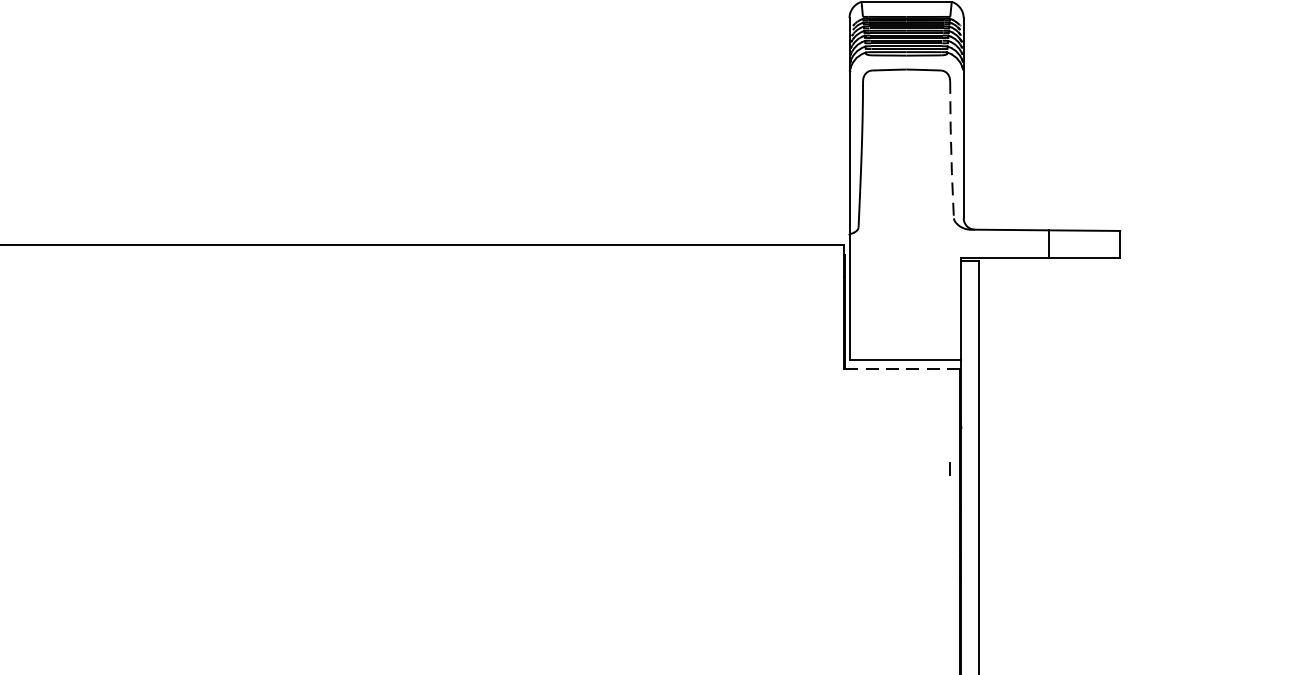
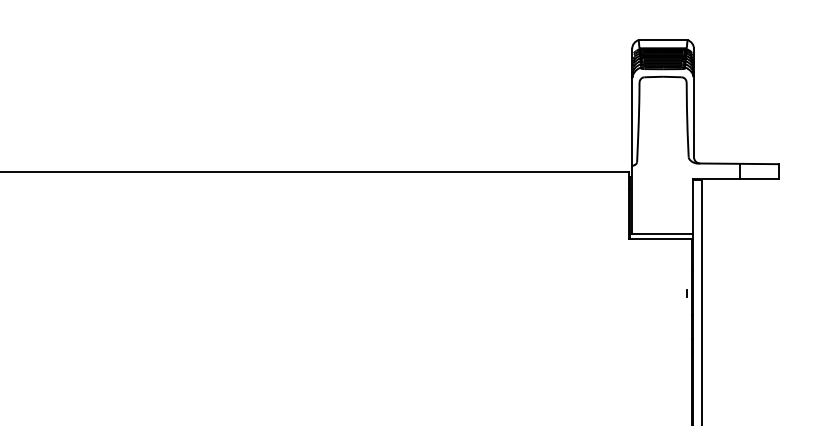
line: (951, 150) -> (687, 120), dashed -> solid
line: (901, 370) -> (660, 239), dashed -> solid

